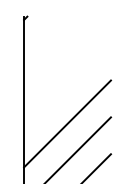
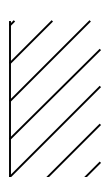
line: (44, 36) -> (31, 41), added
line: (62, 54) -> (49, 60), added
line: (67, 87) -> (55, 94), added

